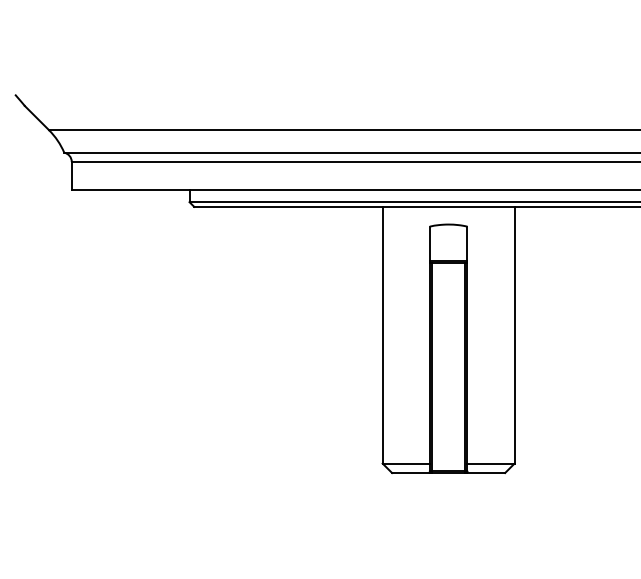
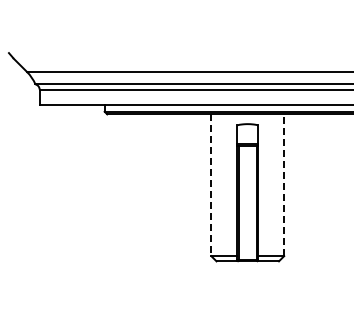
line: (382, 335) -> (211, 185), solid -> dashed
line: (515, 335) -> (284, 185), solid -> dashed

